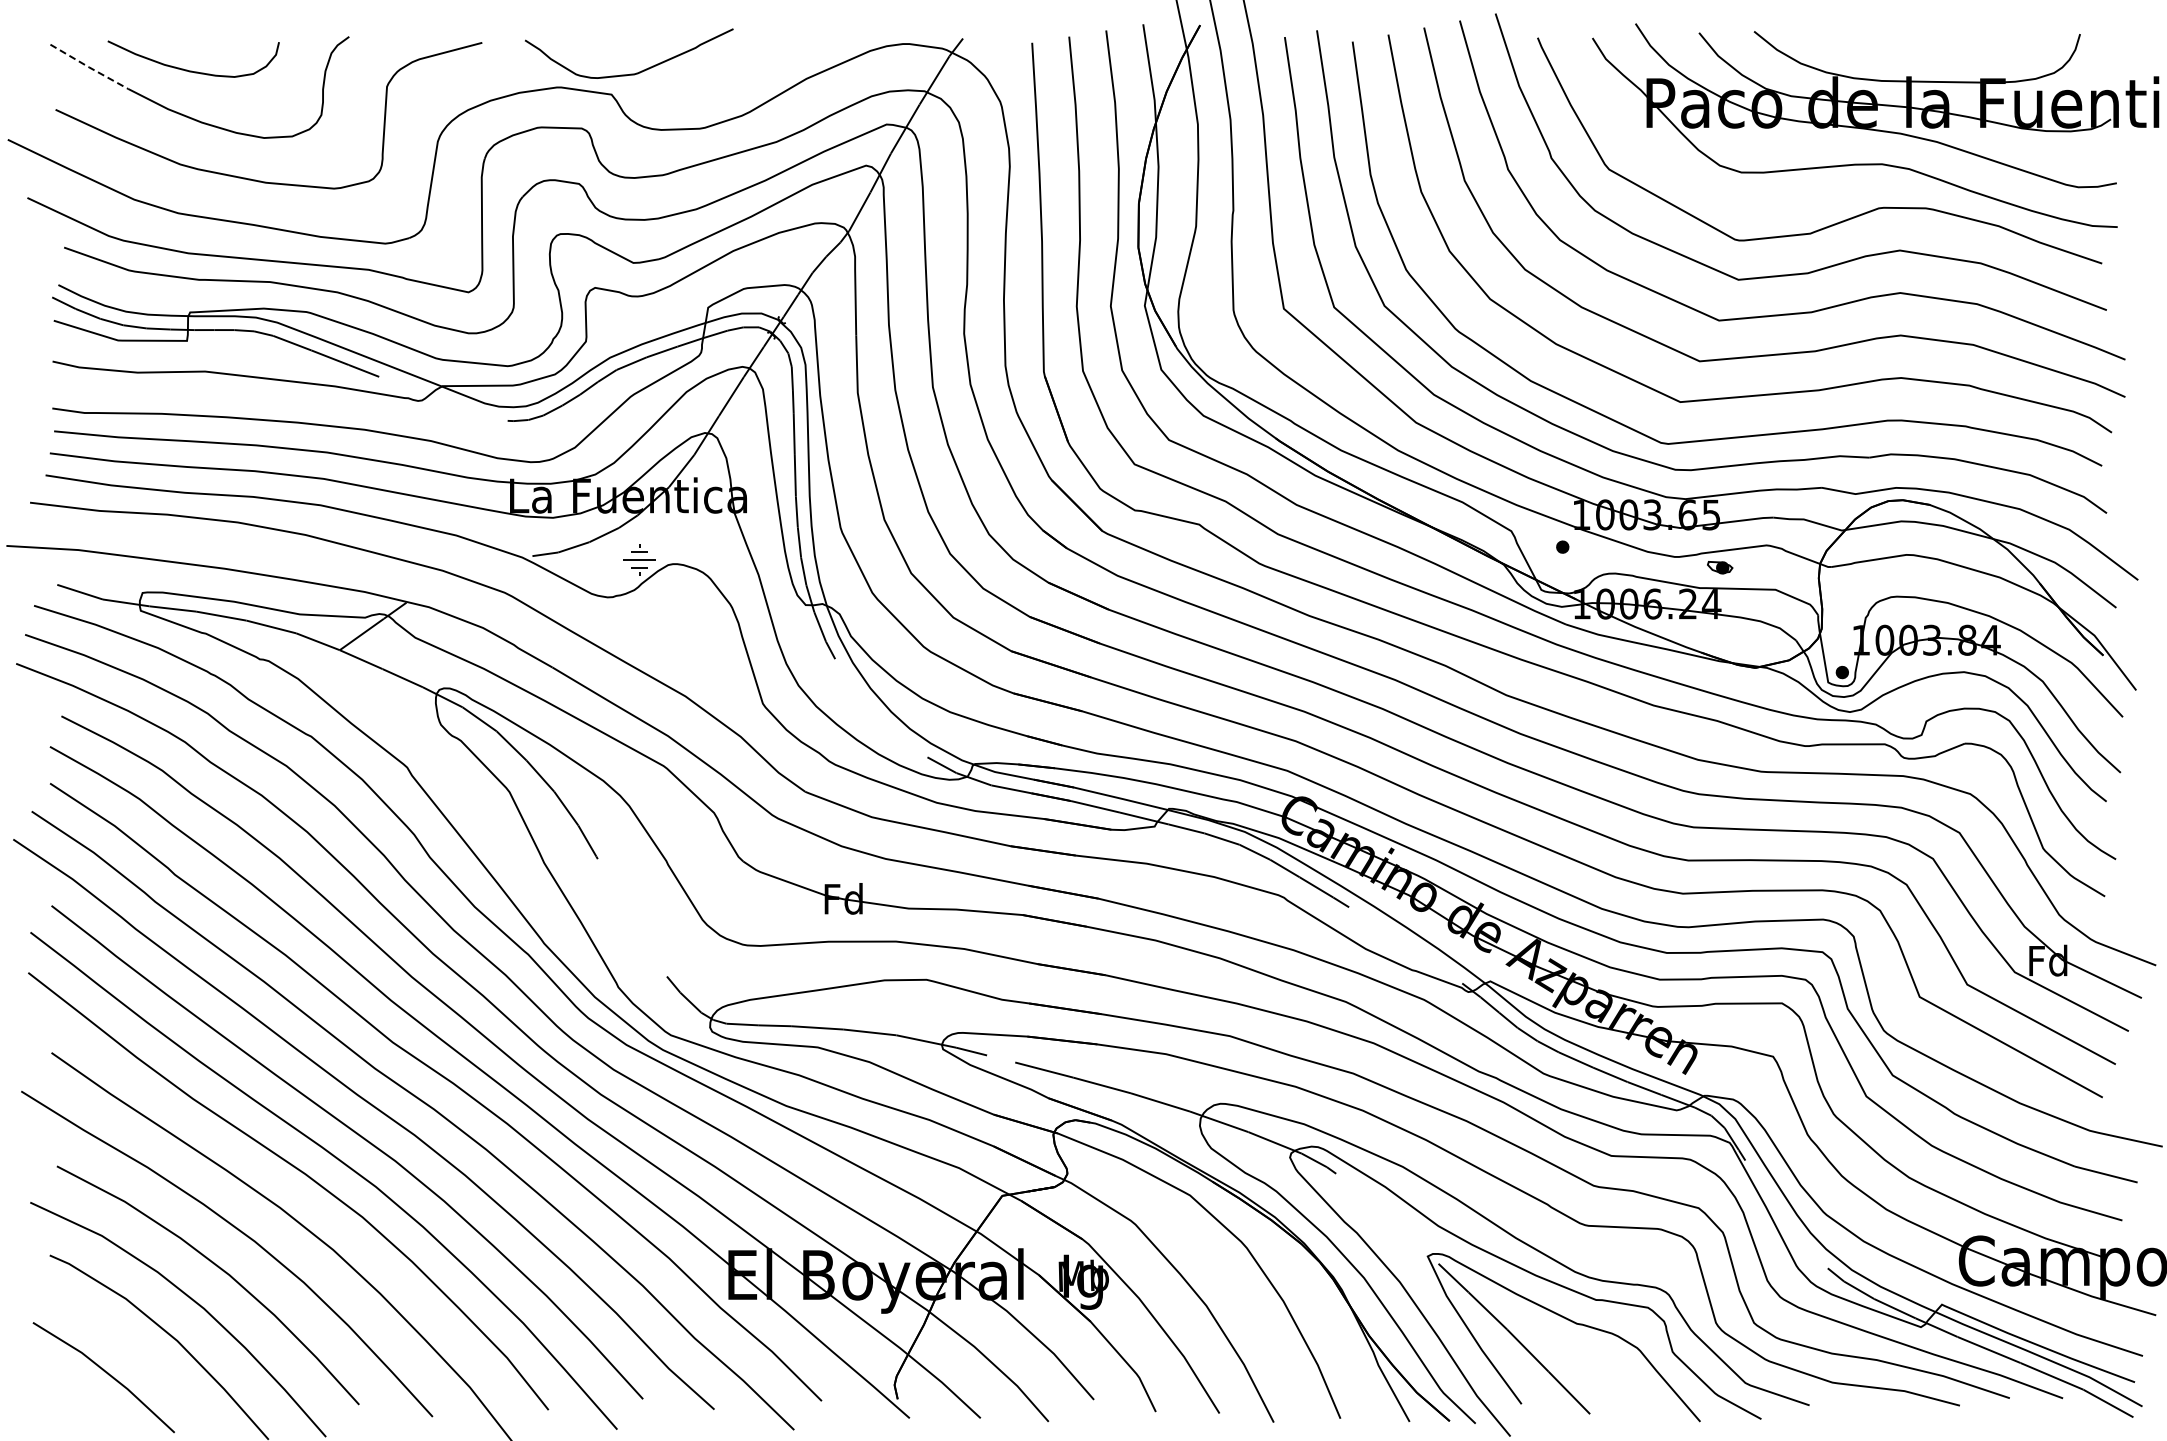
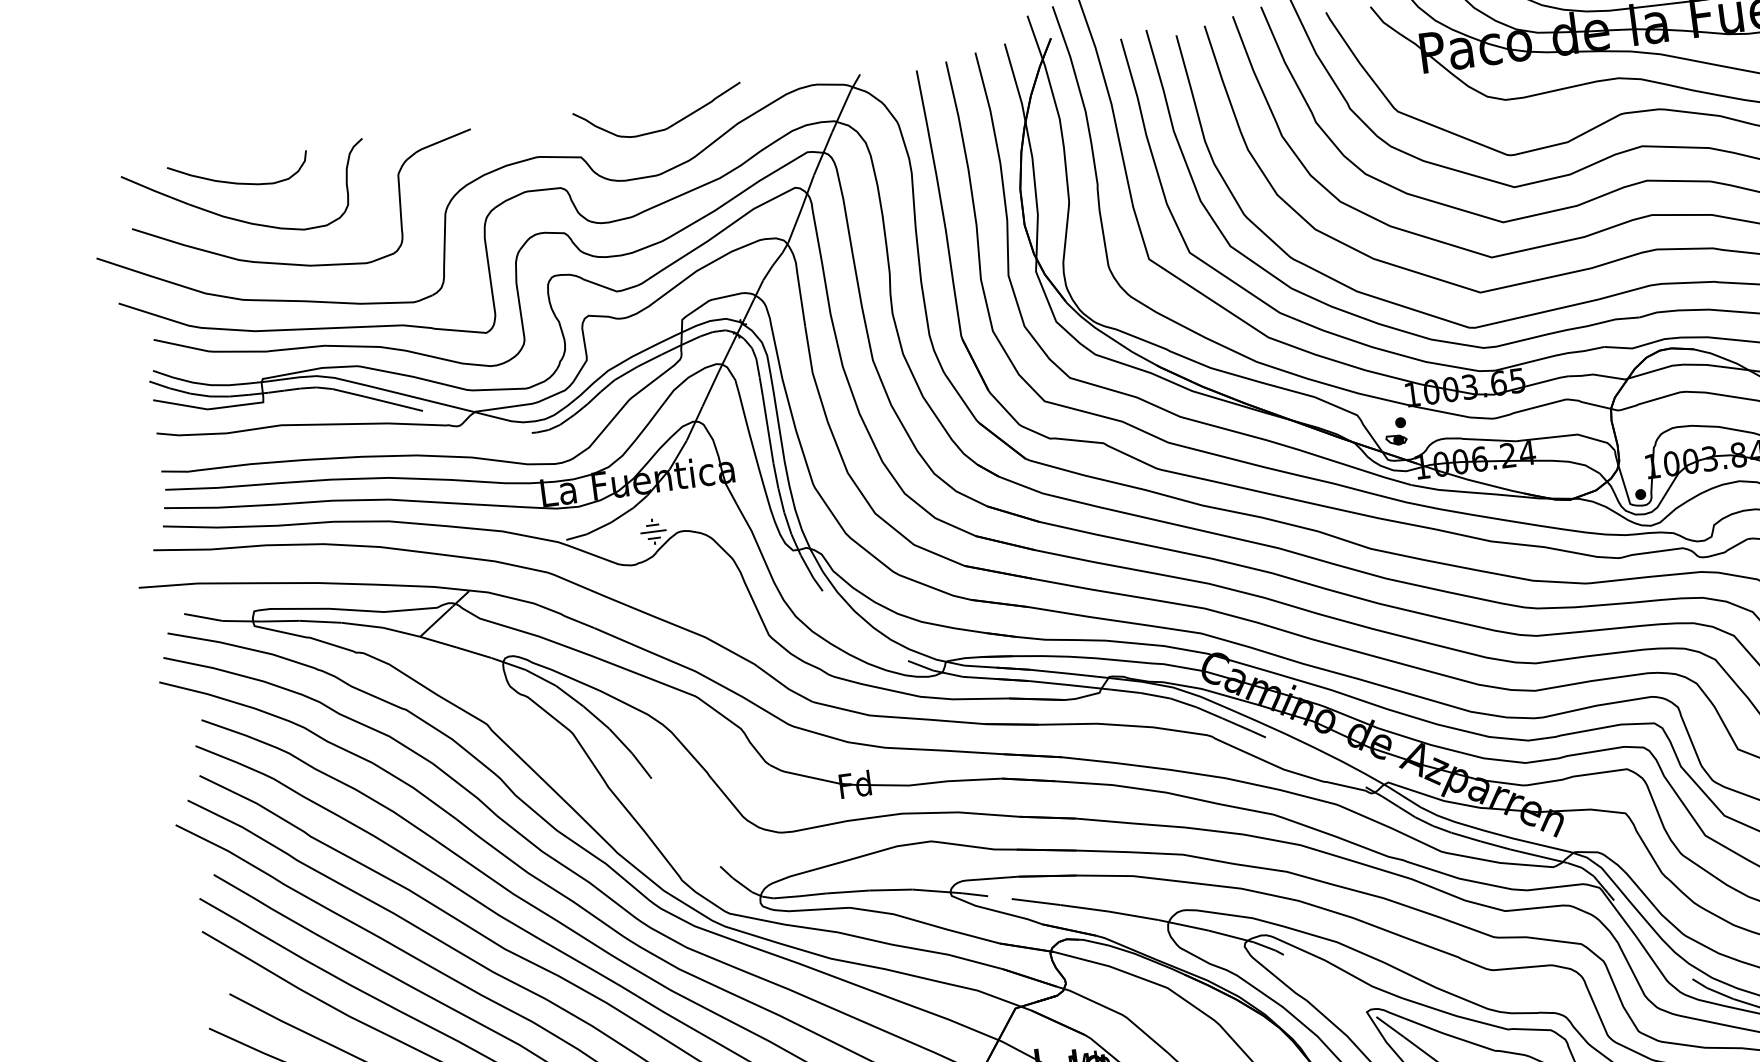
line: (89, 67) -> (155, 191), dashed -> solid
curve: (630, 73) -> (661, 129), moved
part: (1720, 567) -> (1396, 440), moved

